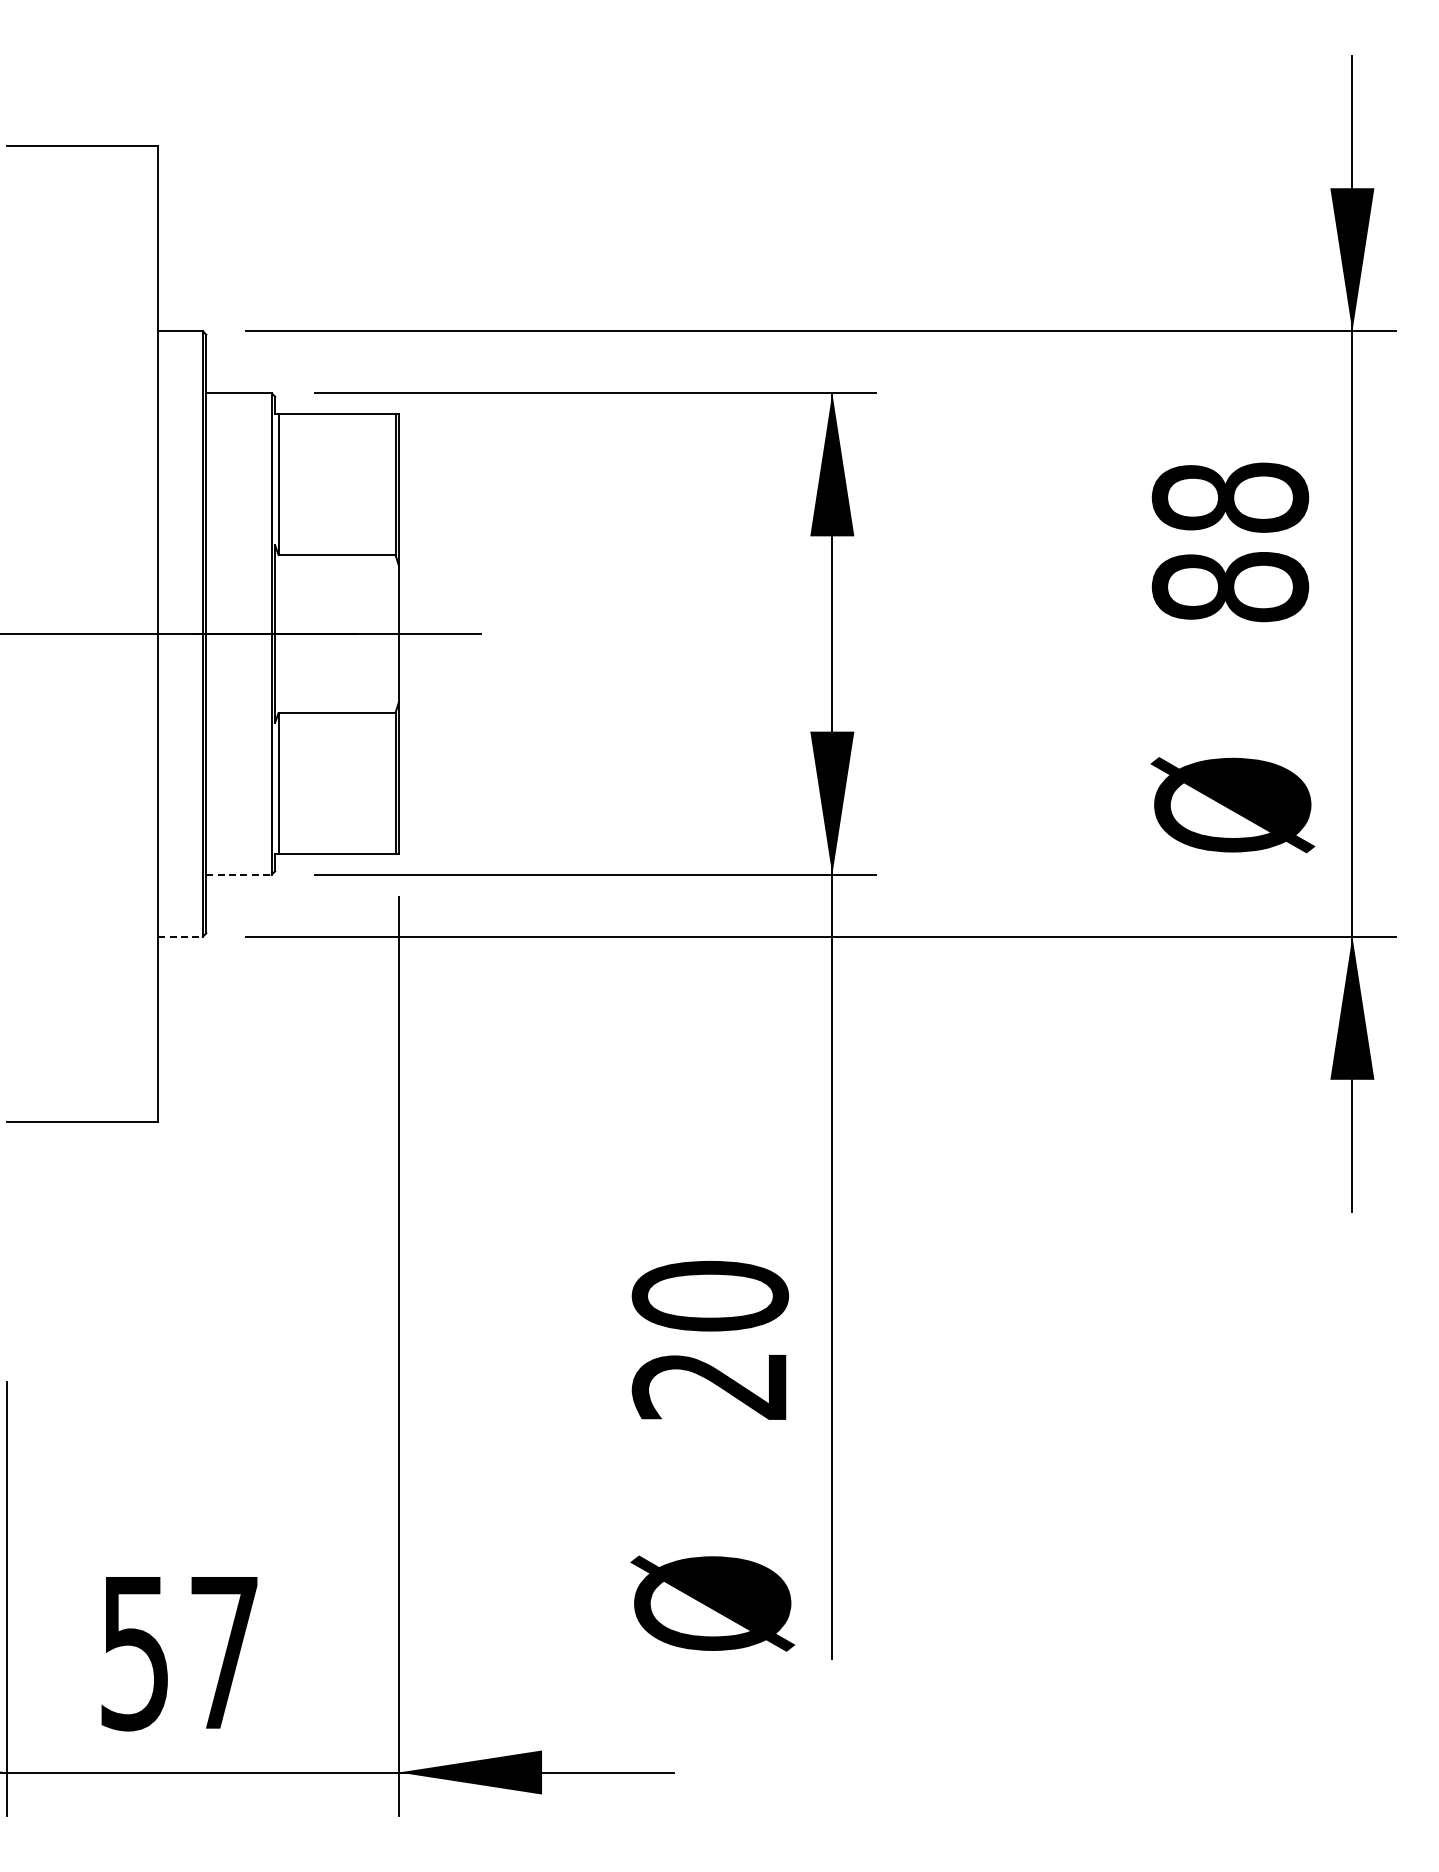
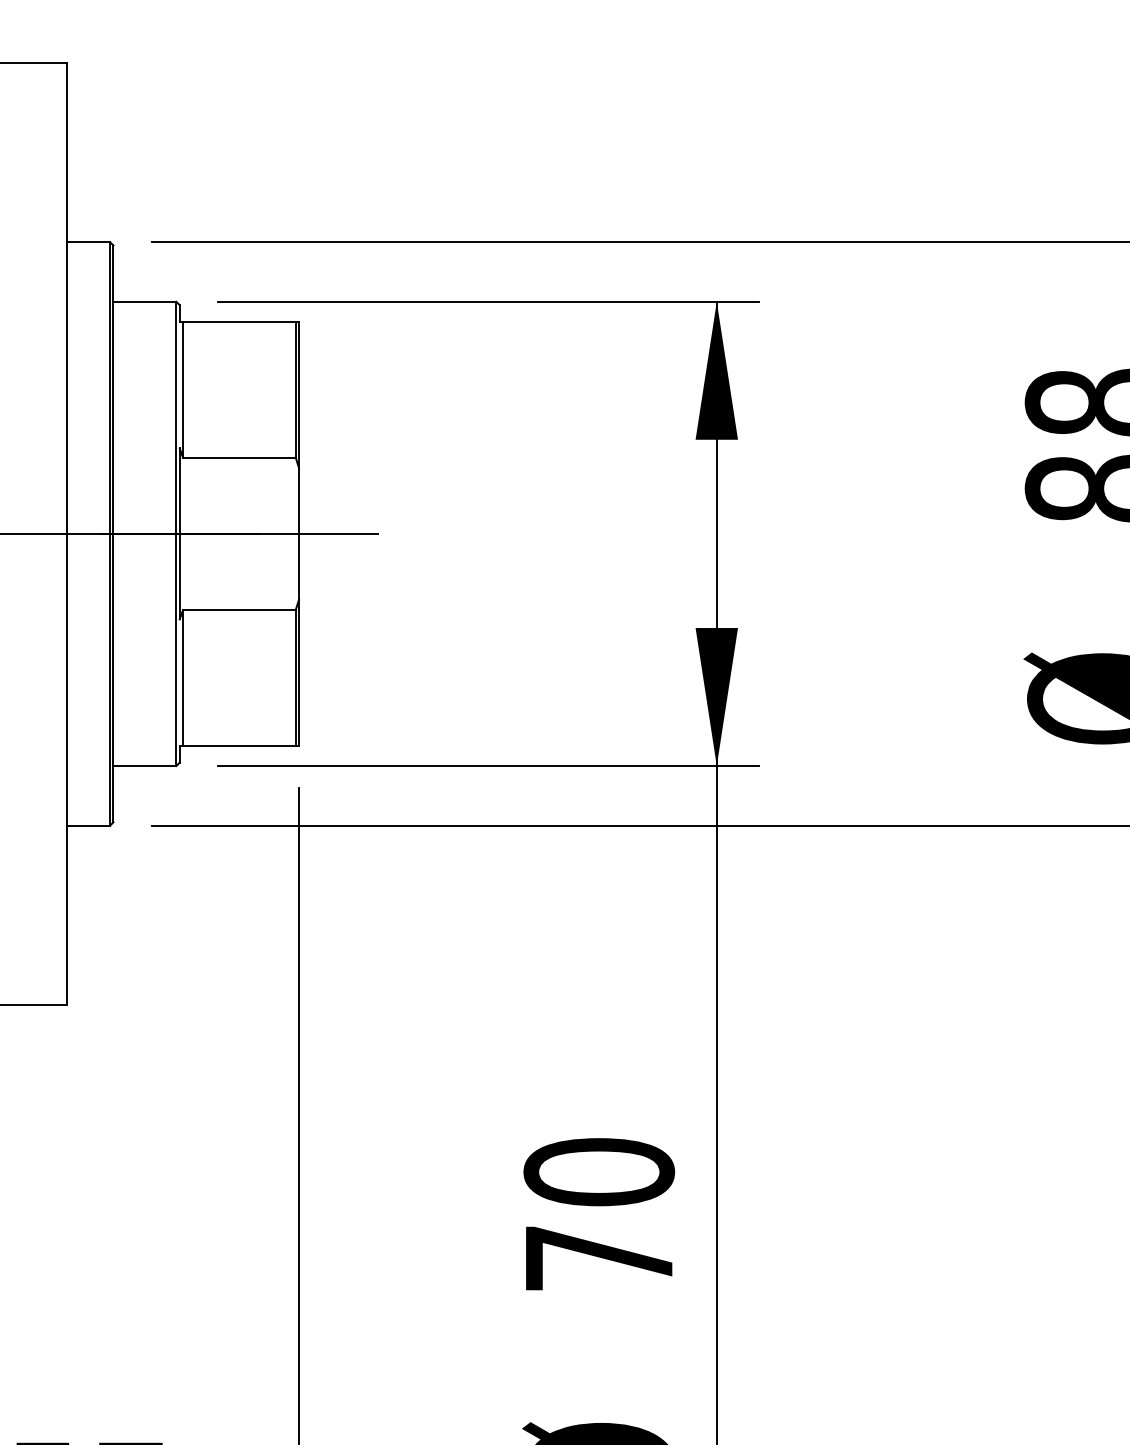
line: (239, 874) -> (145, 765), dashed -> solid
line: (181, 936) -> (89, 825), dashed -> solid
text: (708, 1385) -> (597, 1258), 20 -> 70

